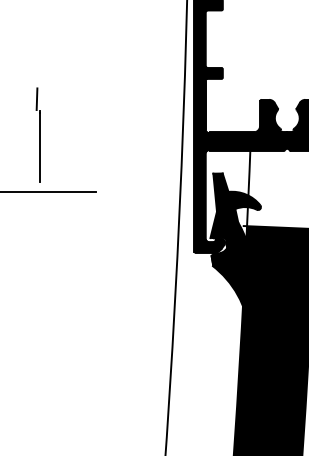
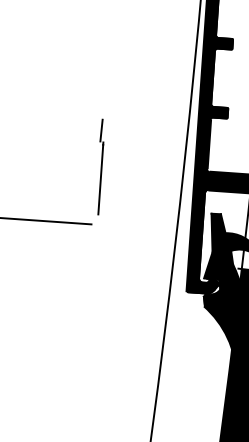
part: (37, 134) -> (99, 166), moved

